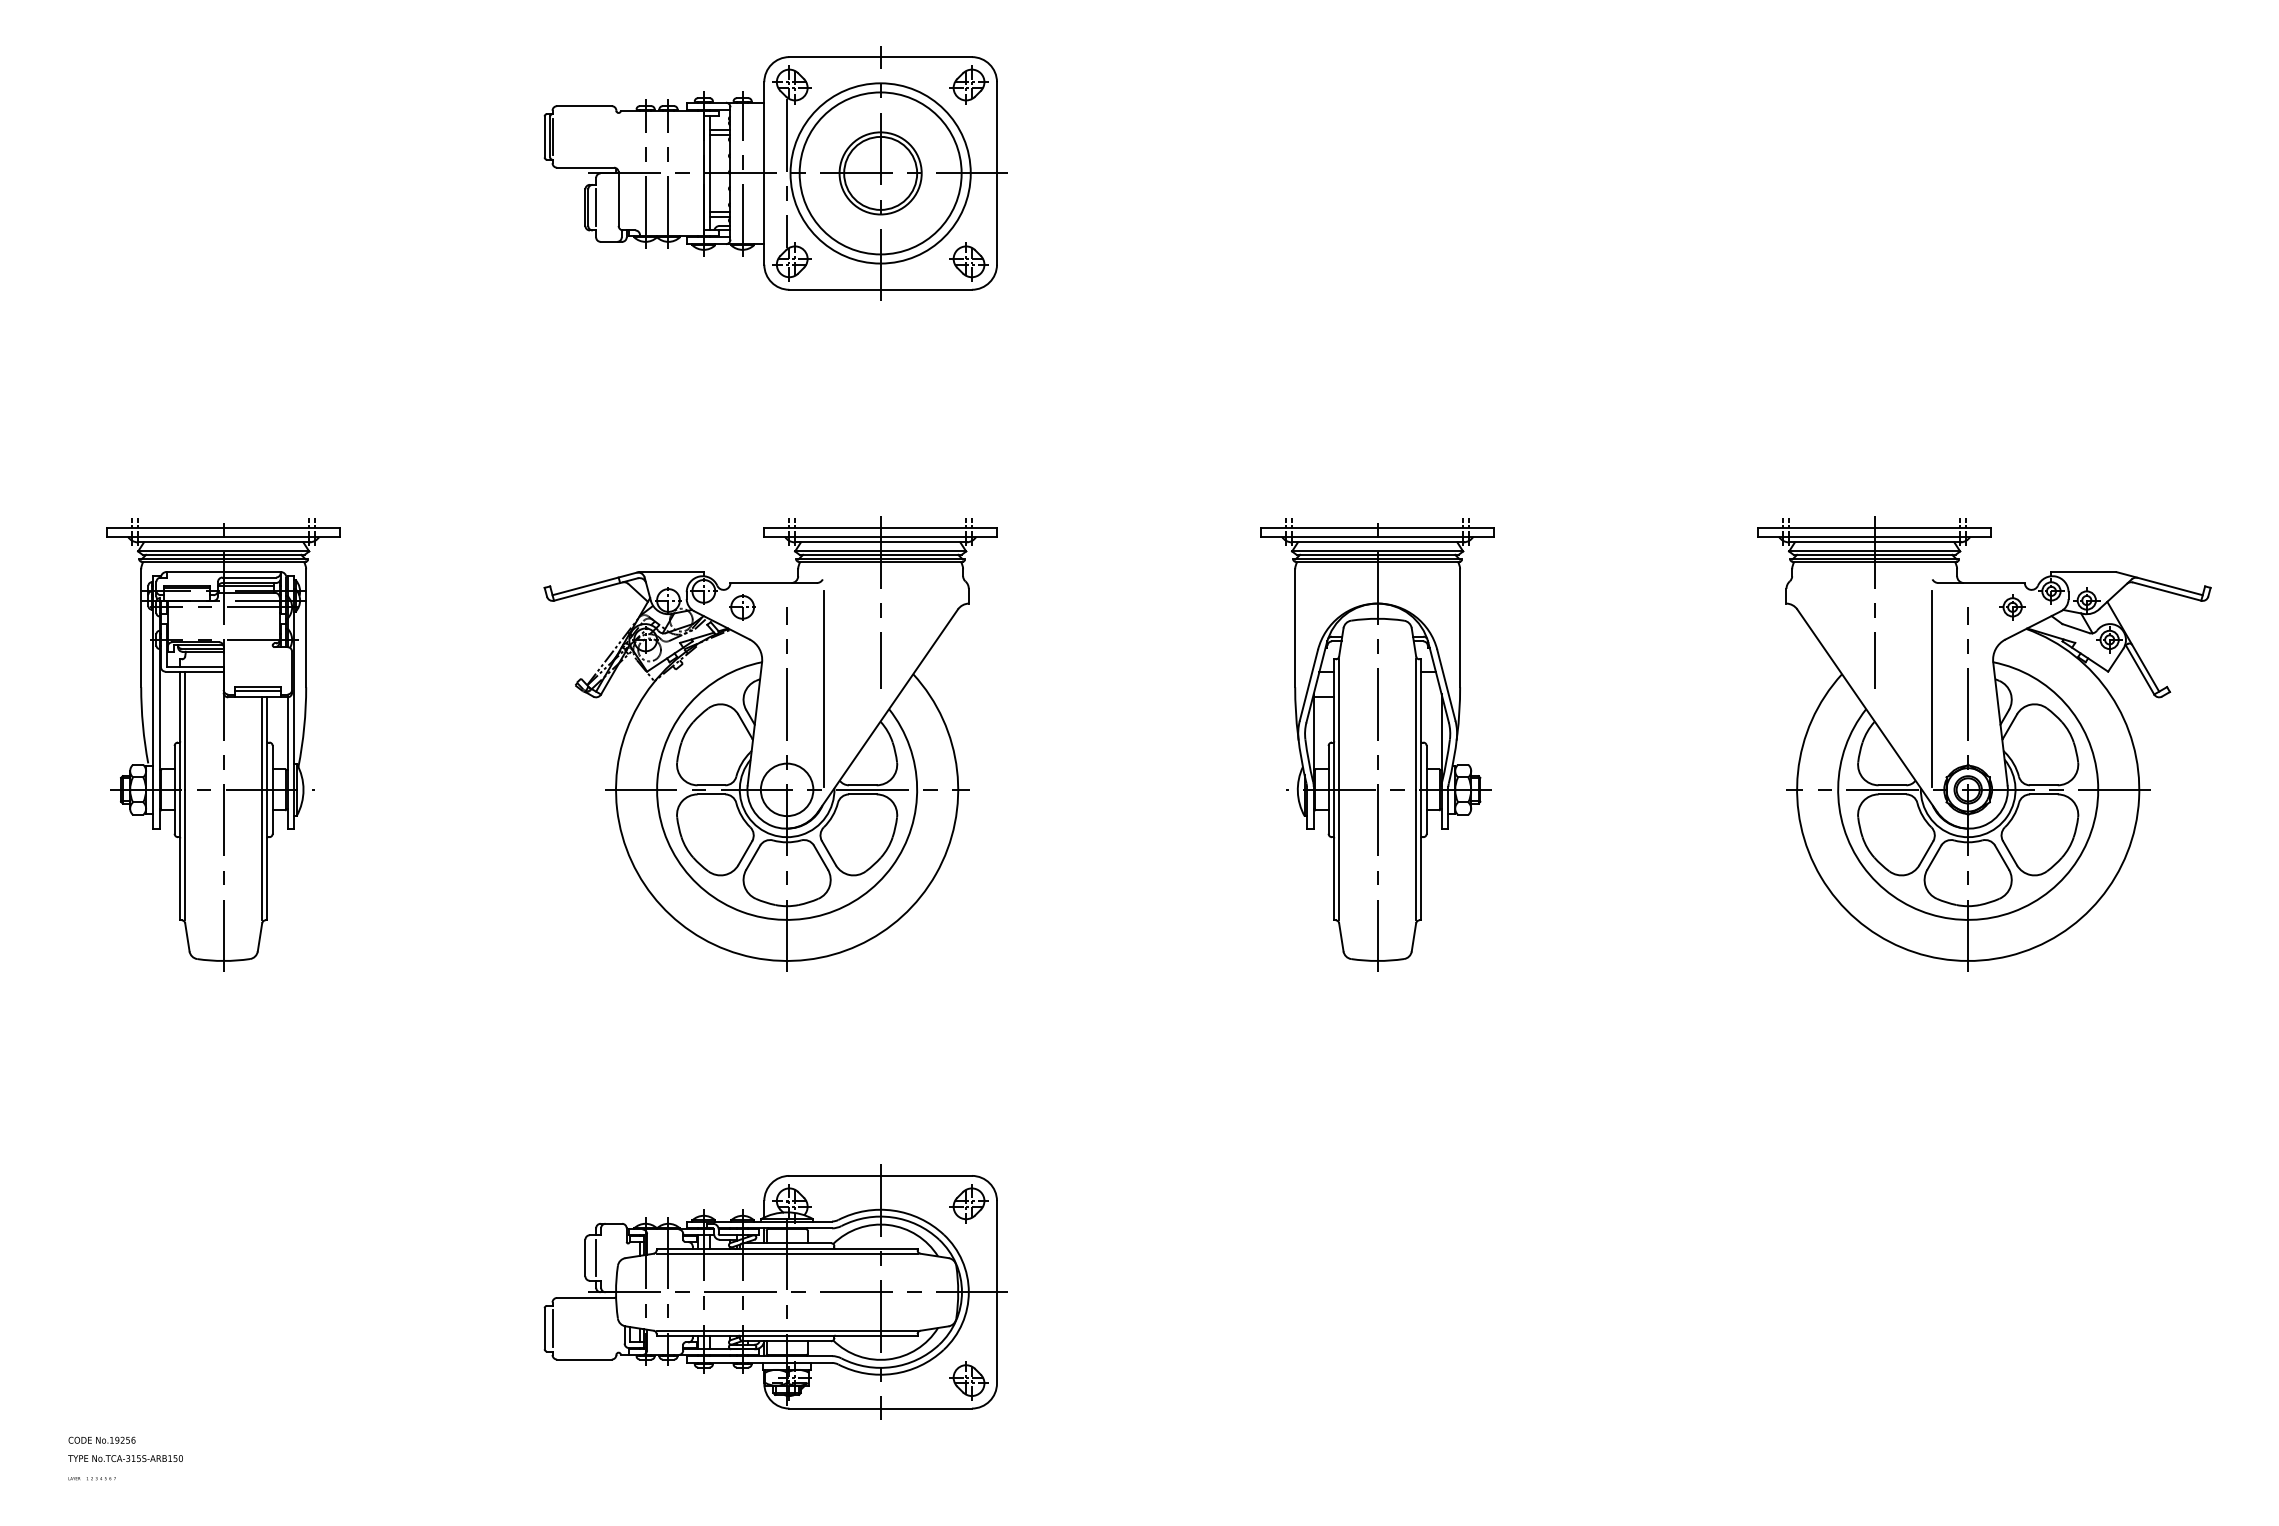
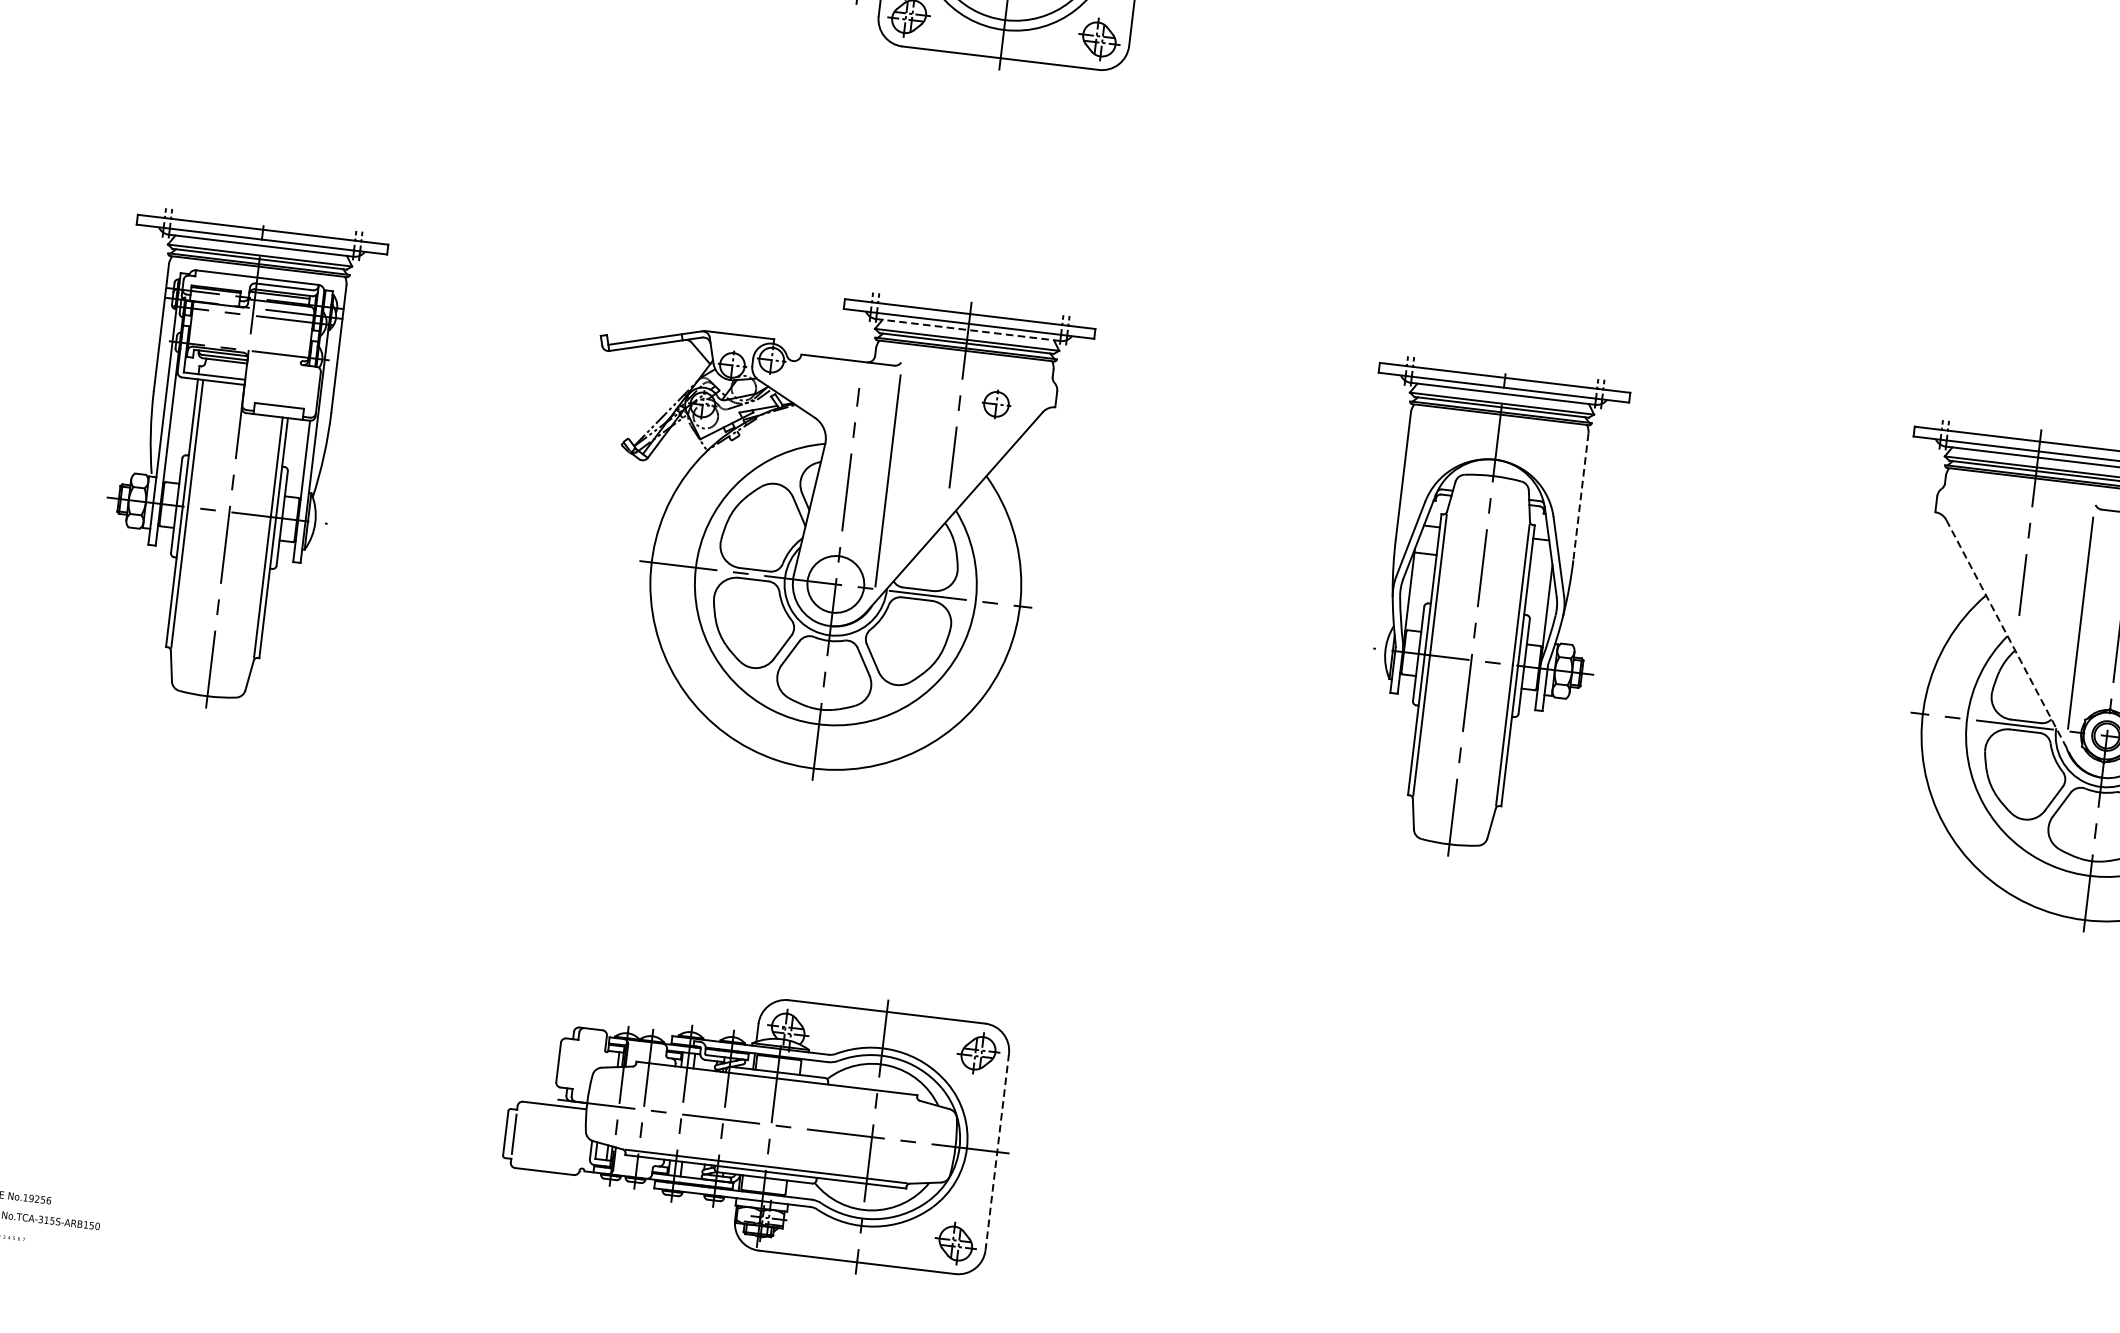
line: (880, 542) -> (968, 330), solid -> dashed
part: (742, 607) -> (996, 404), moved
line: (1460, 628) -> (1581, 497), solid -> dashed
line: (257, 691) -> (278, 410), removed
line: (1867, 711) -> (2008, 638), solid -> dashed
line: (786, 1253) -> (775, 1083), removed
line: (596, 1257) -> (570, 1063), removed
line: (997, 1292) -> (997, 1152), solid -> dashed

